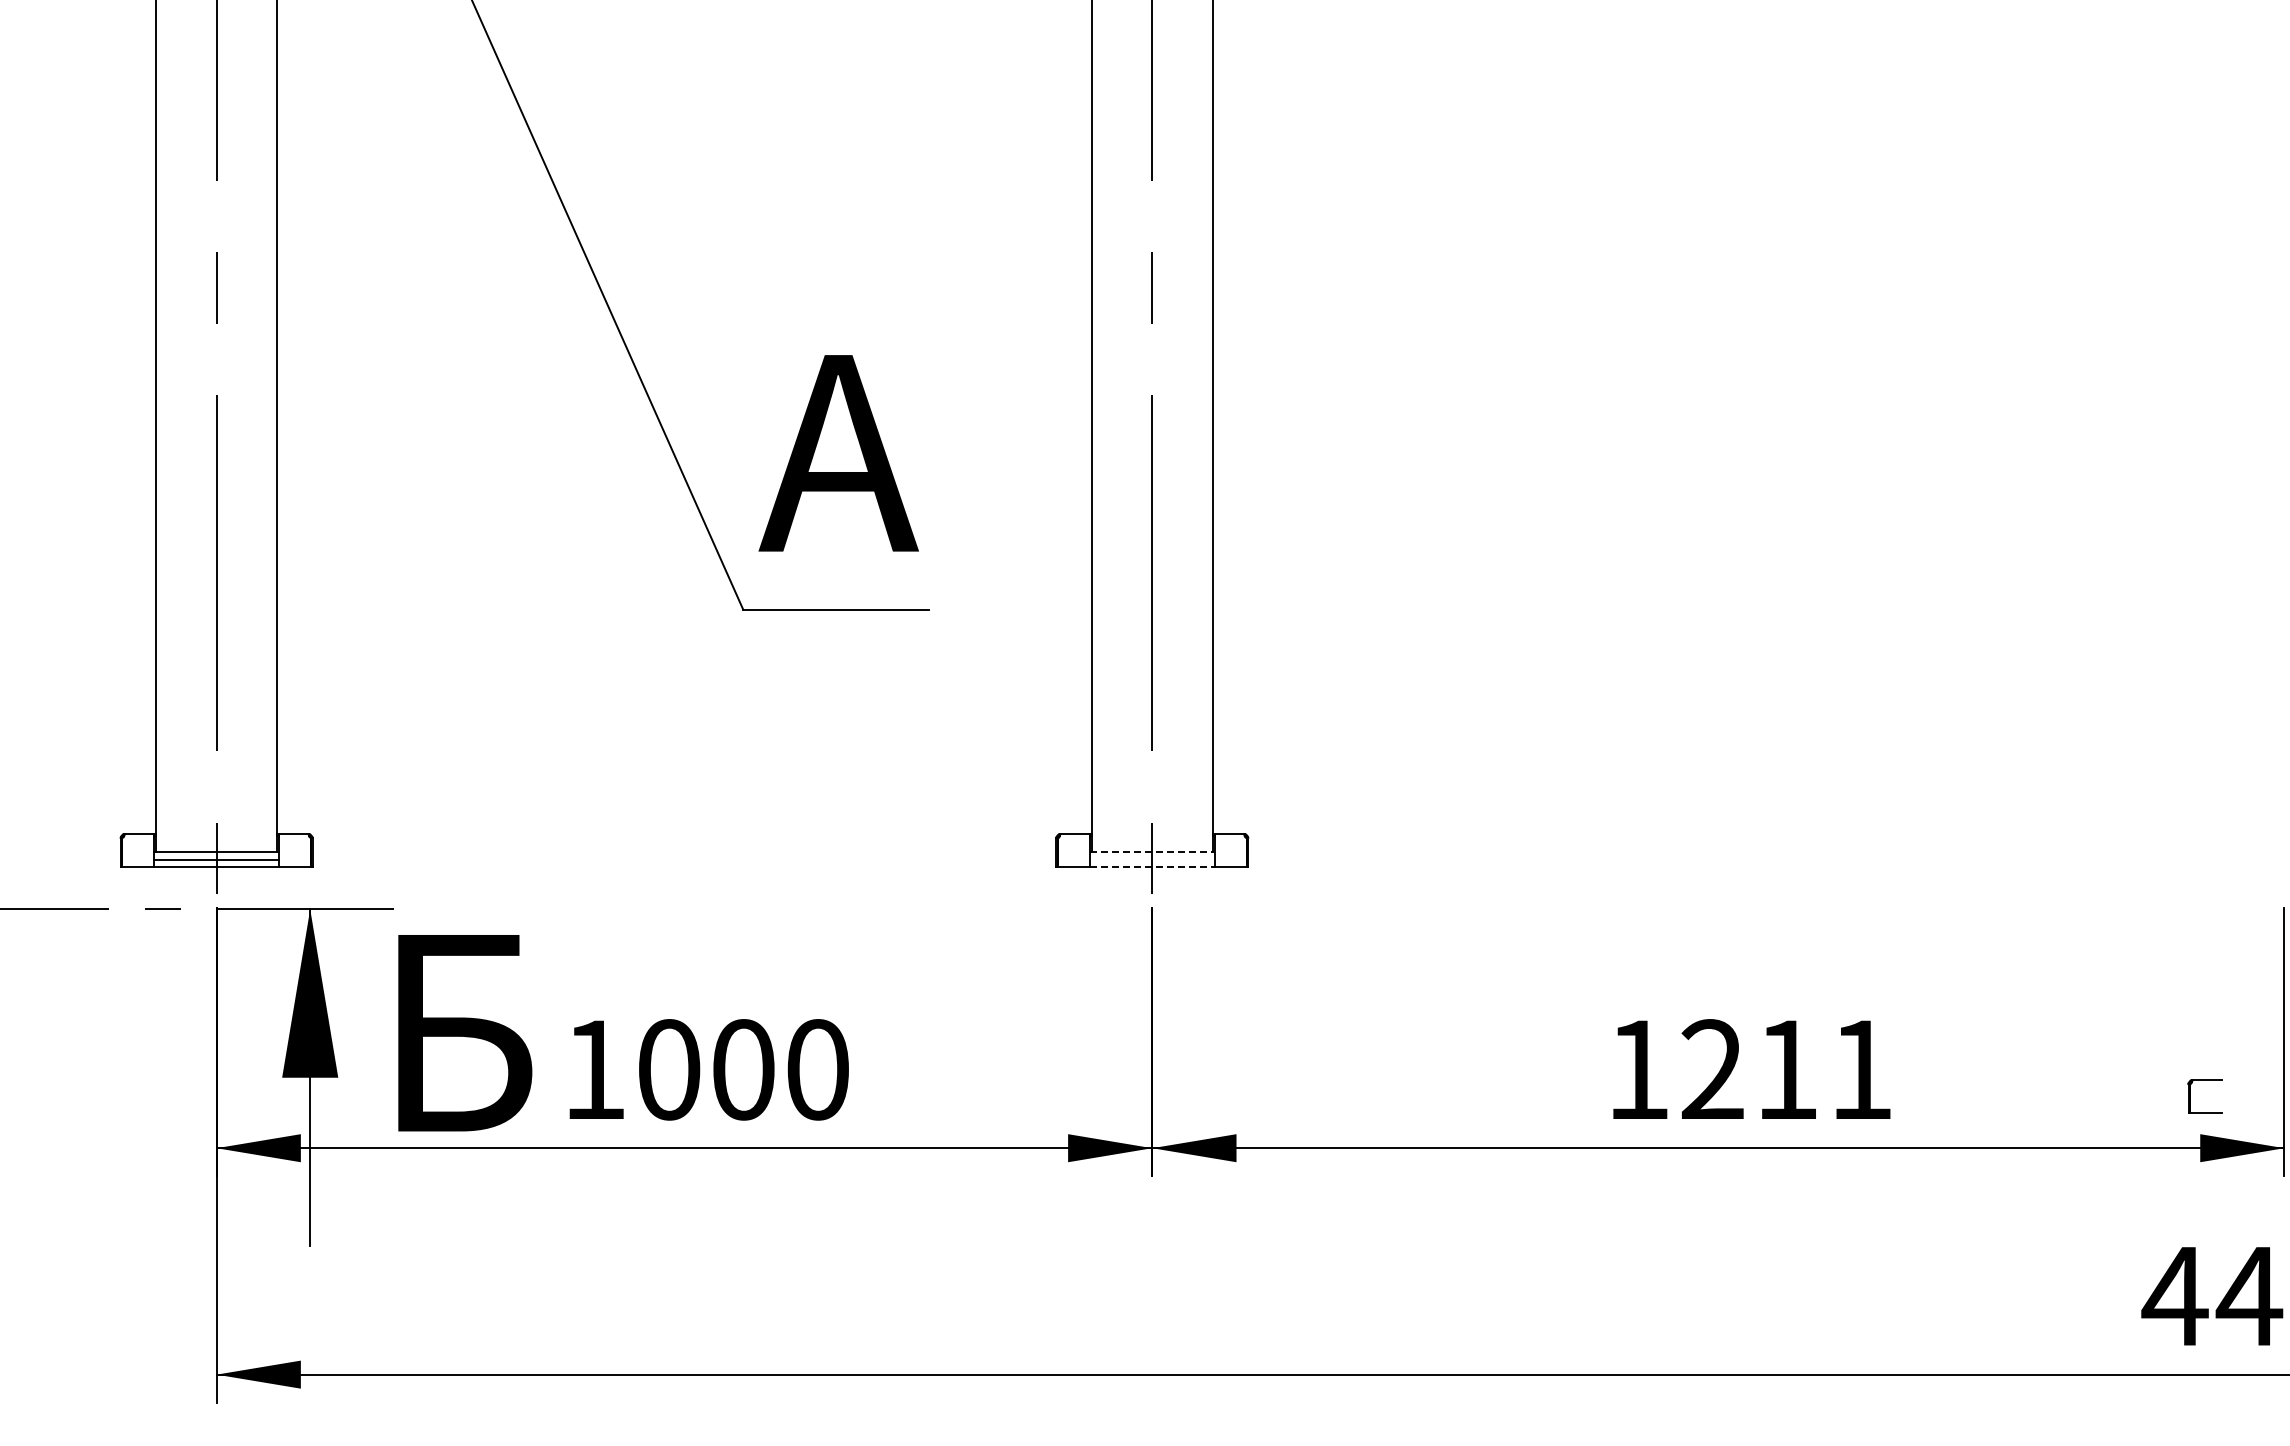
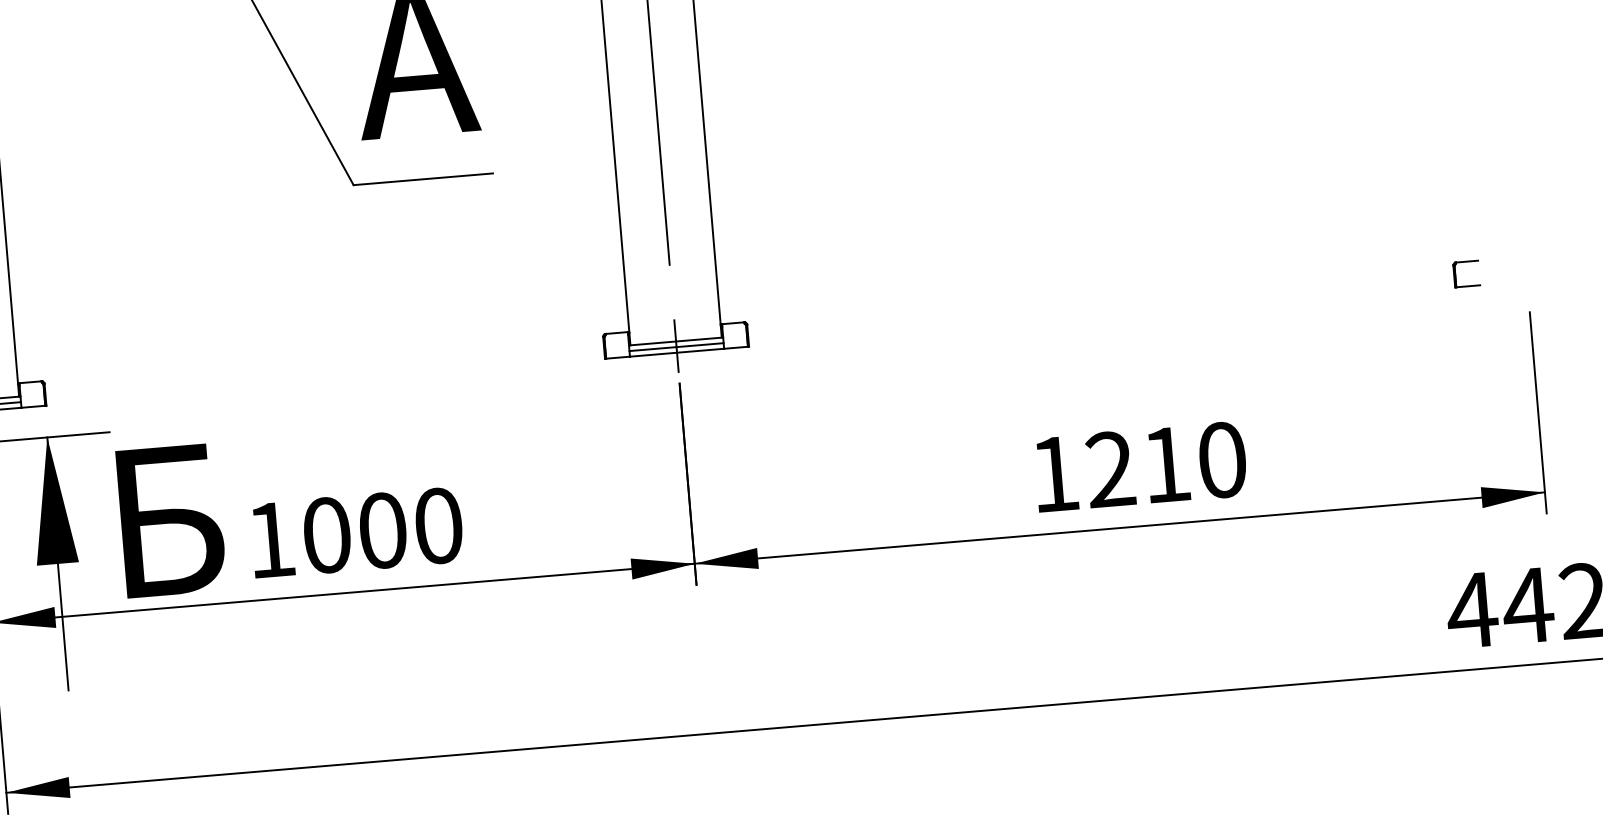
line: (1152, 852) -> (676, 341), dashed -> solid
line: (1152, 859) -> (676, 346), added
line: (1152, 867) -> (677, 352), dashed -> solid
text: (1861, 1069) -> (1222, 459), 1211 -> 1210
part: (2190, 1096) -> (1455, 274), moved

